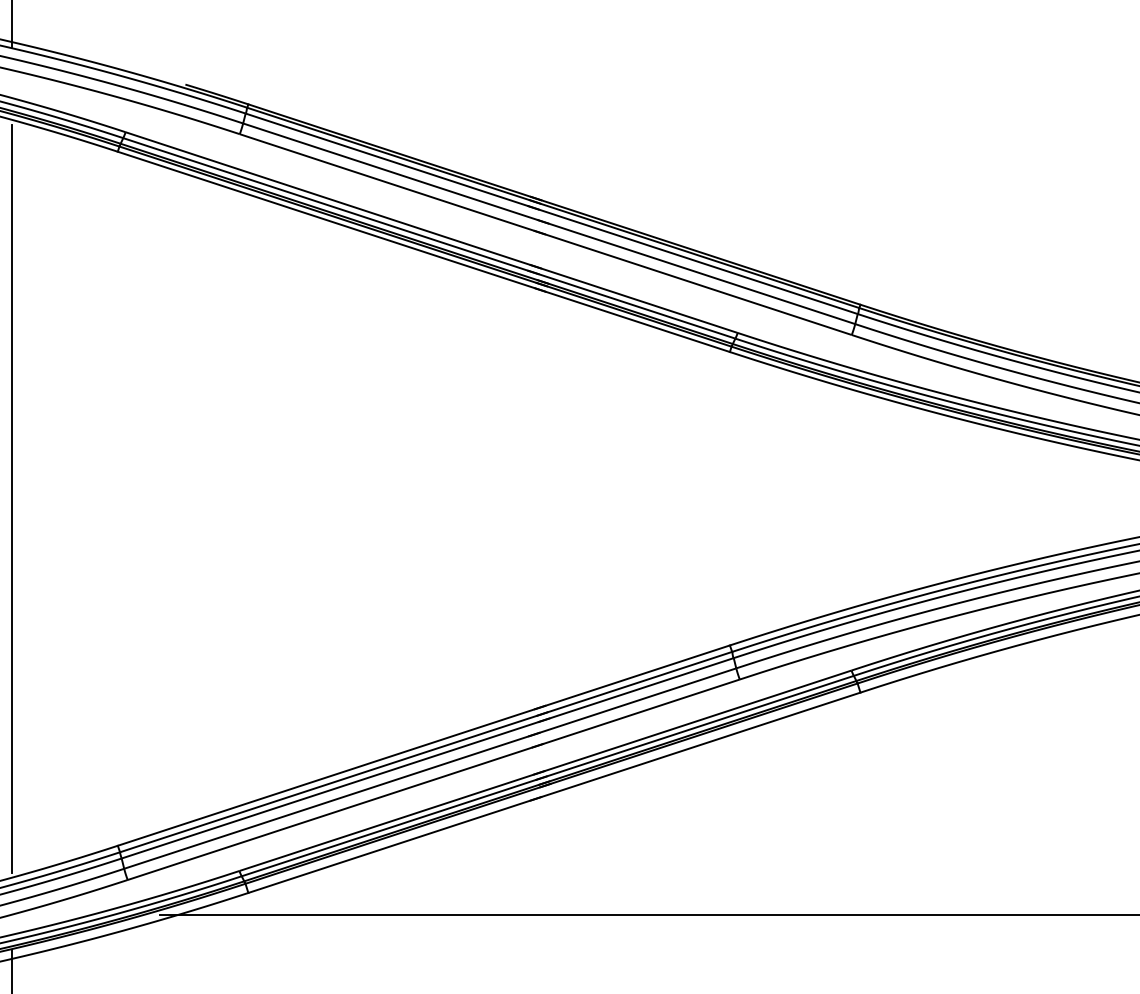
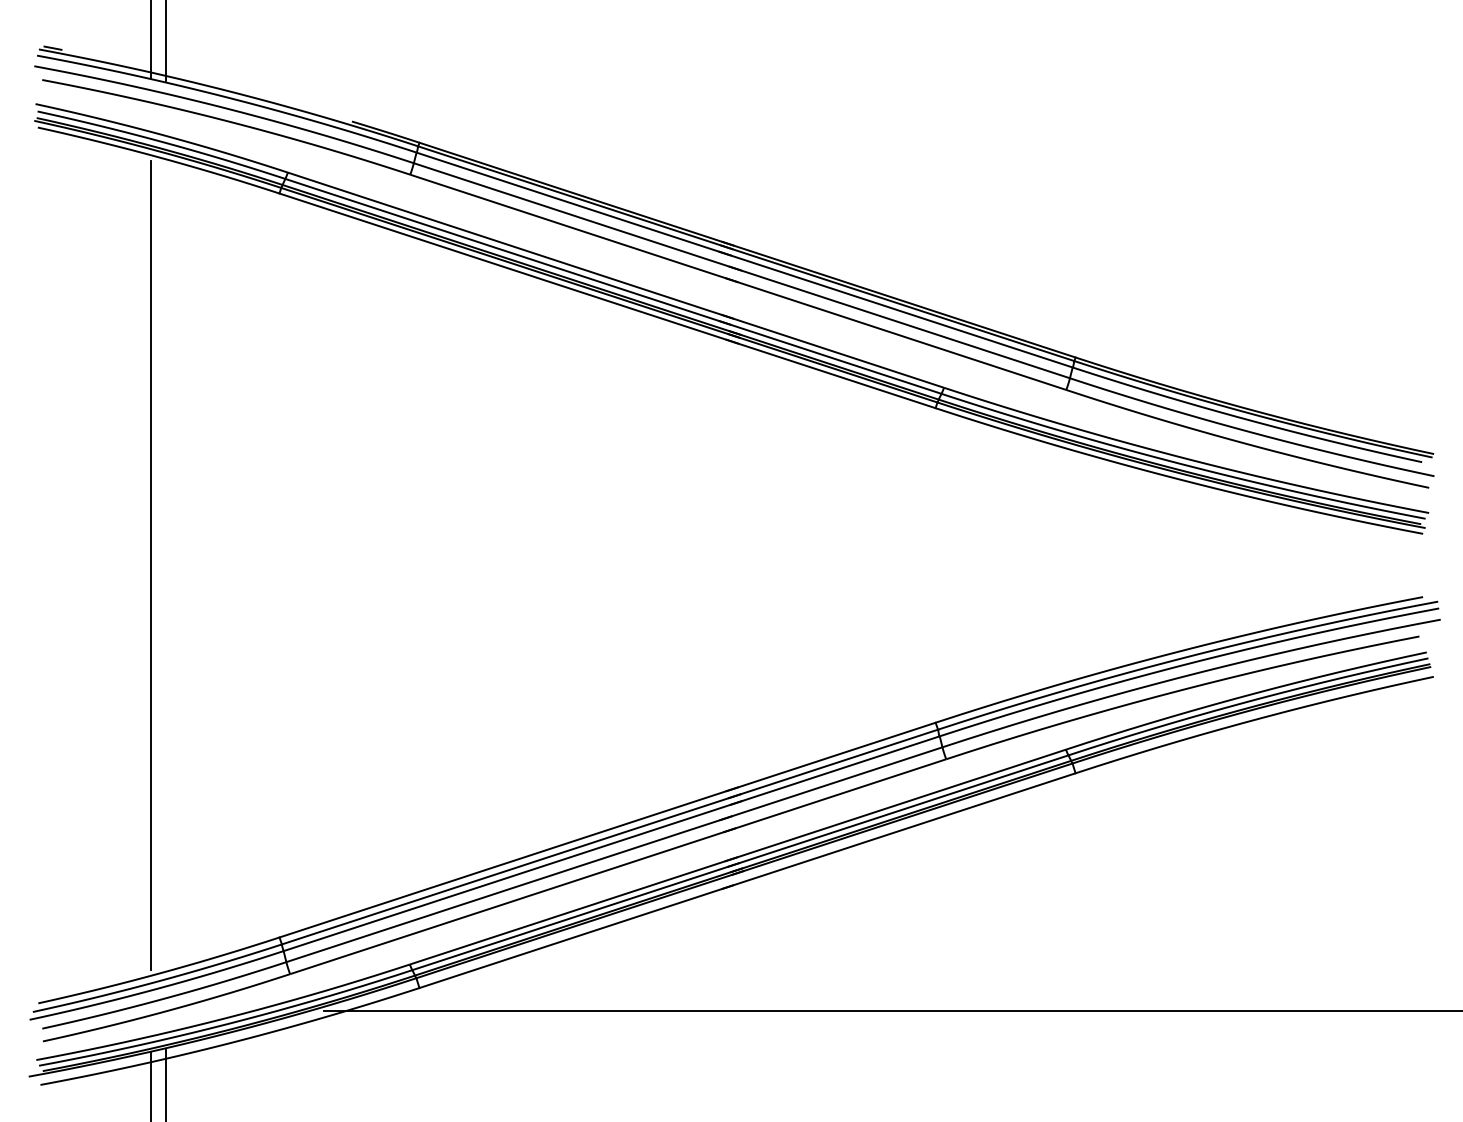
line: (11, 498) -> (165, 565), removed

